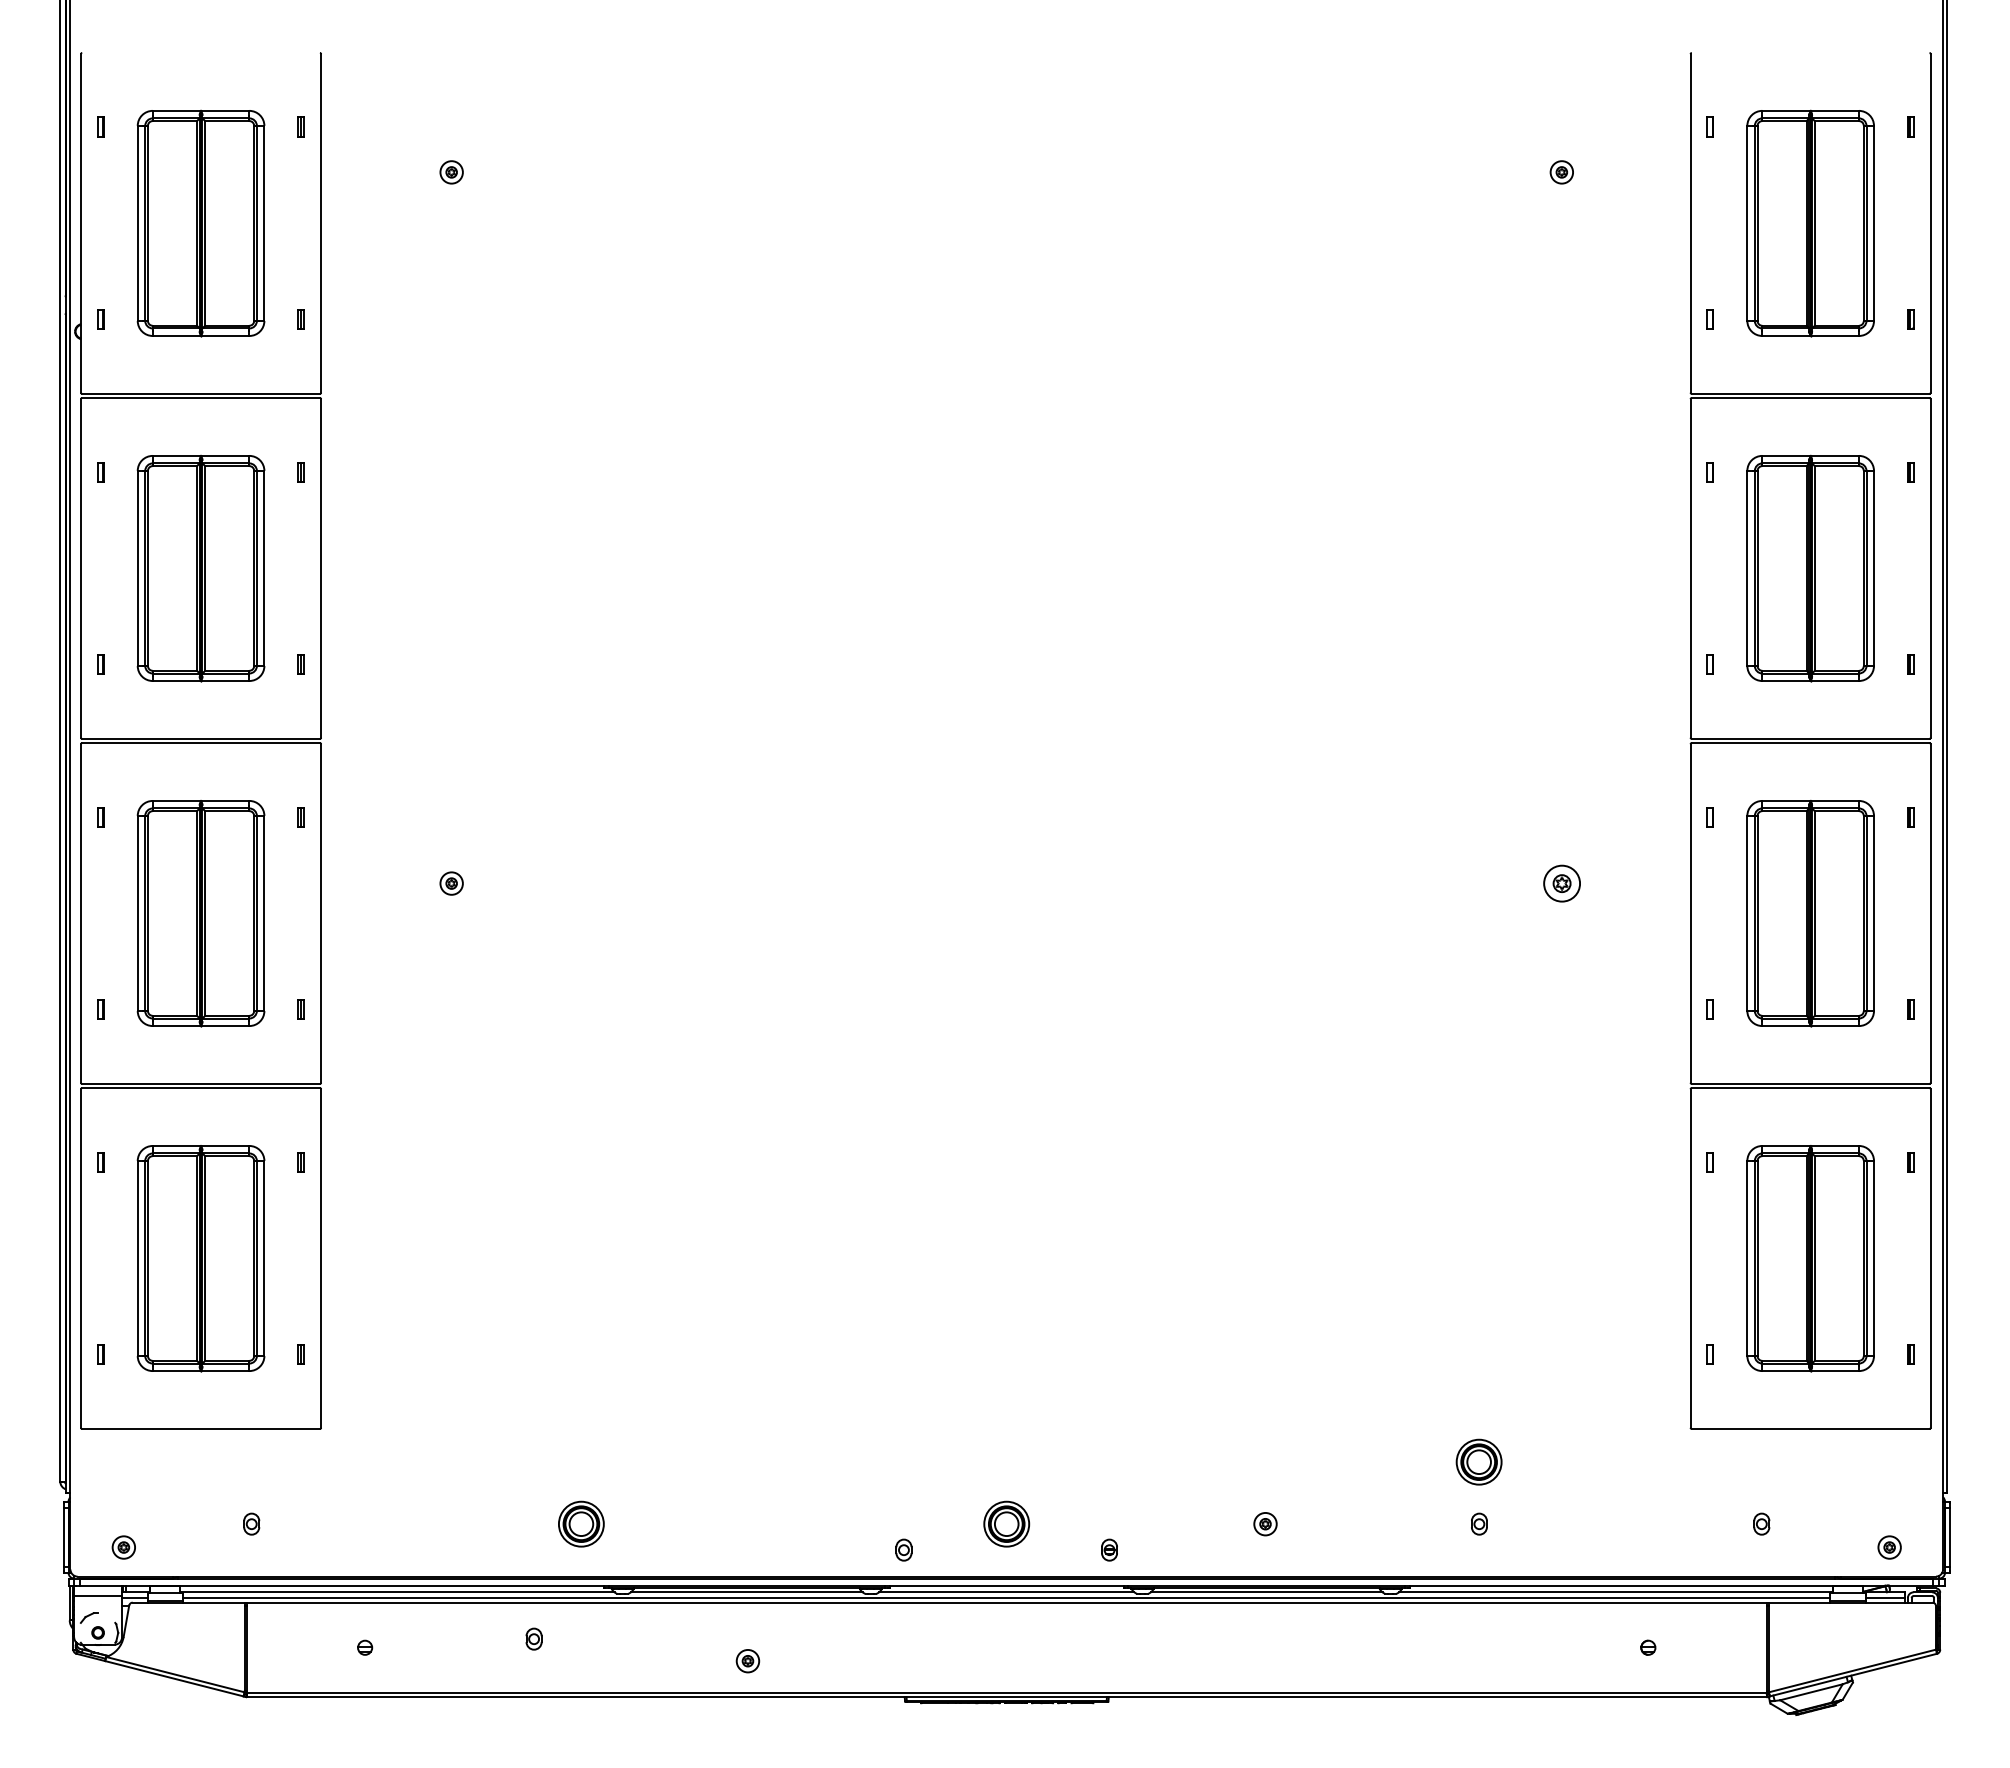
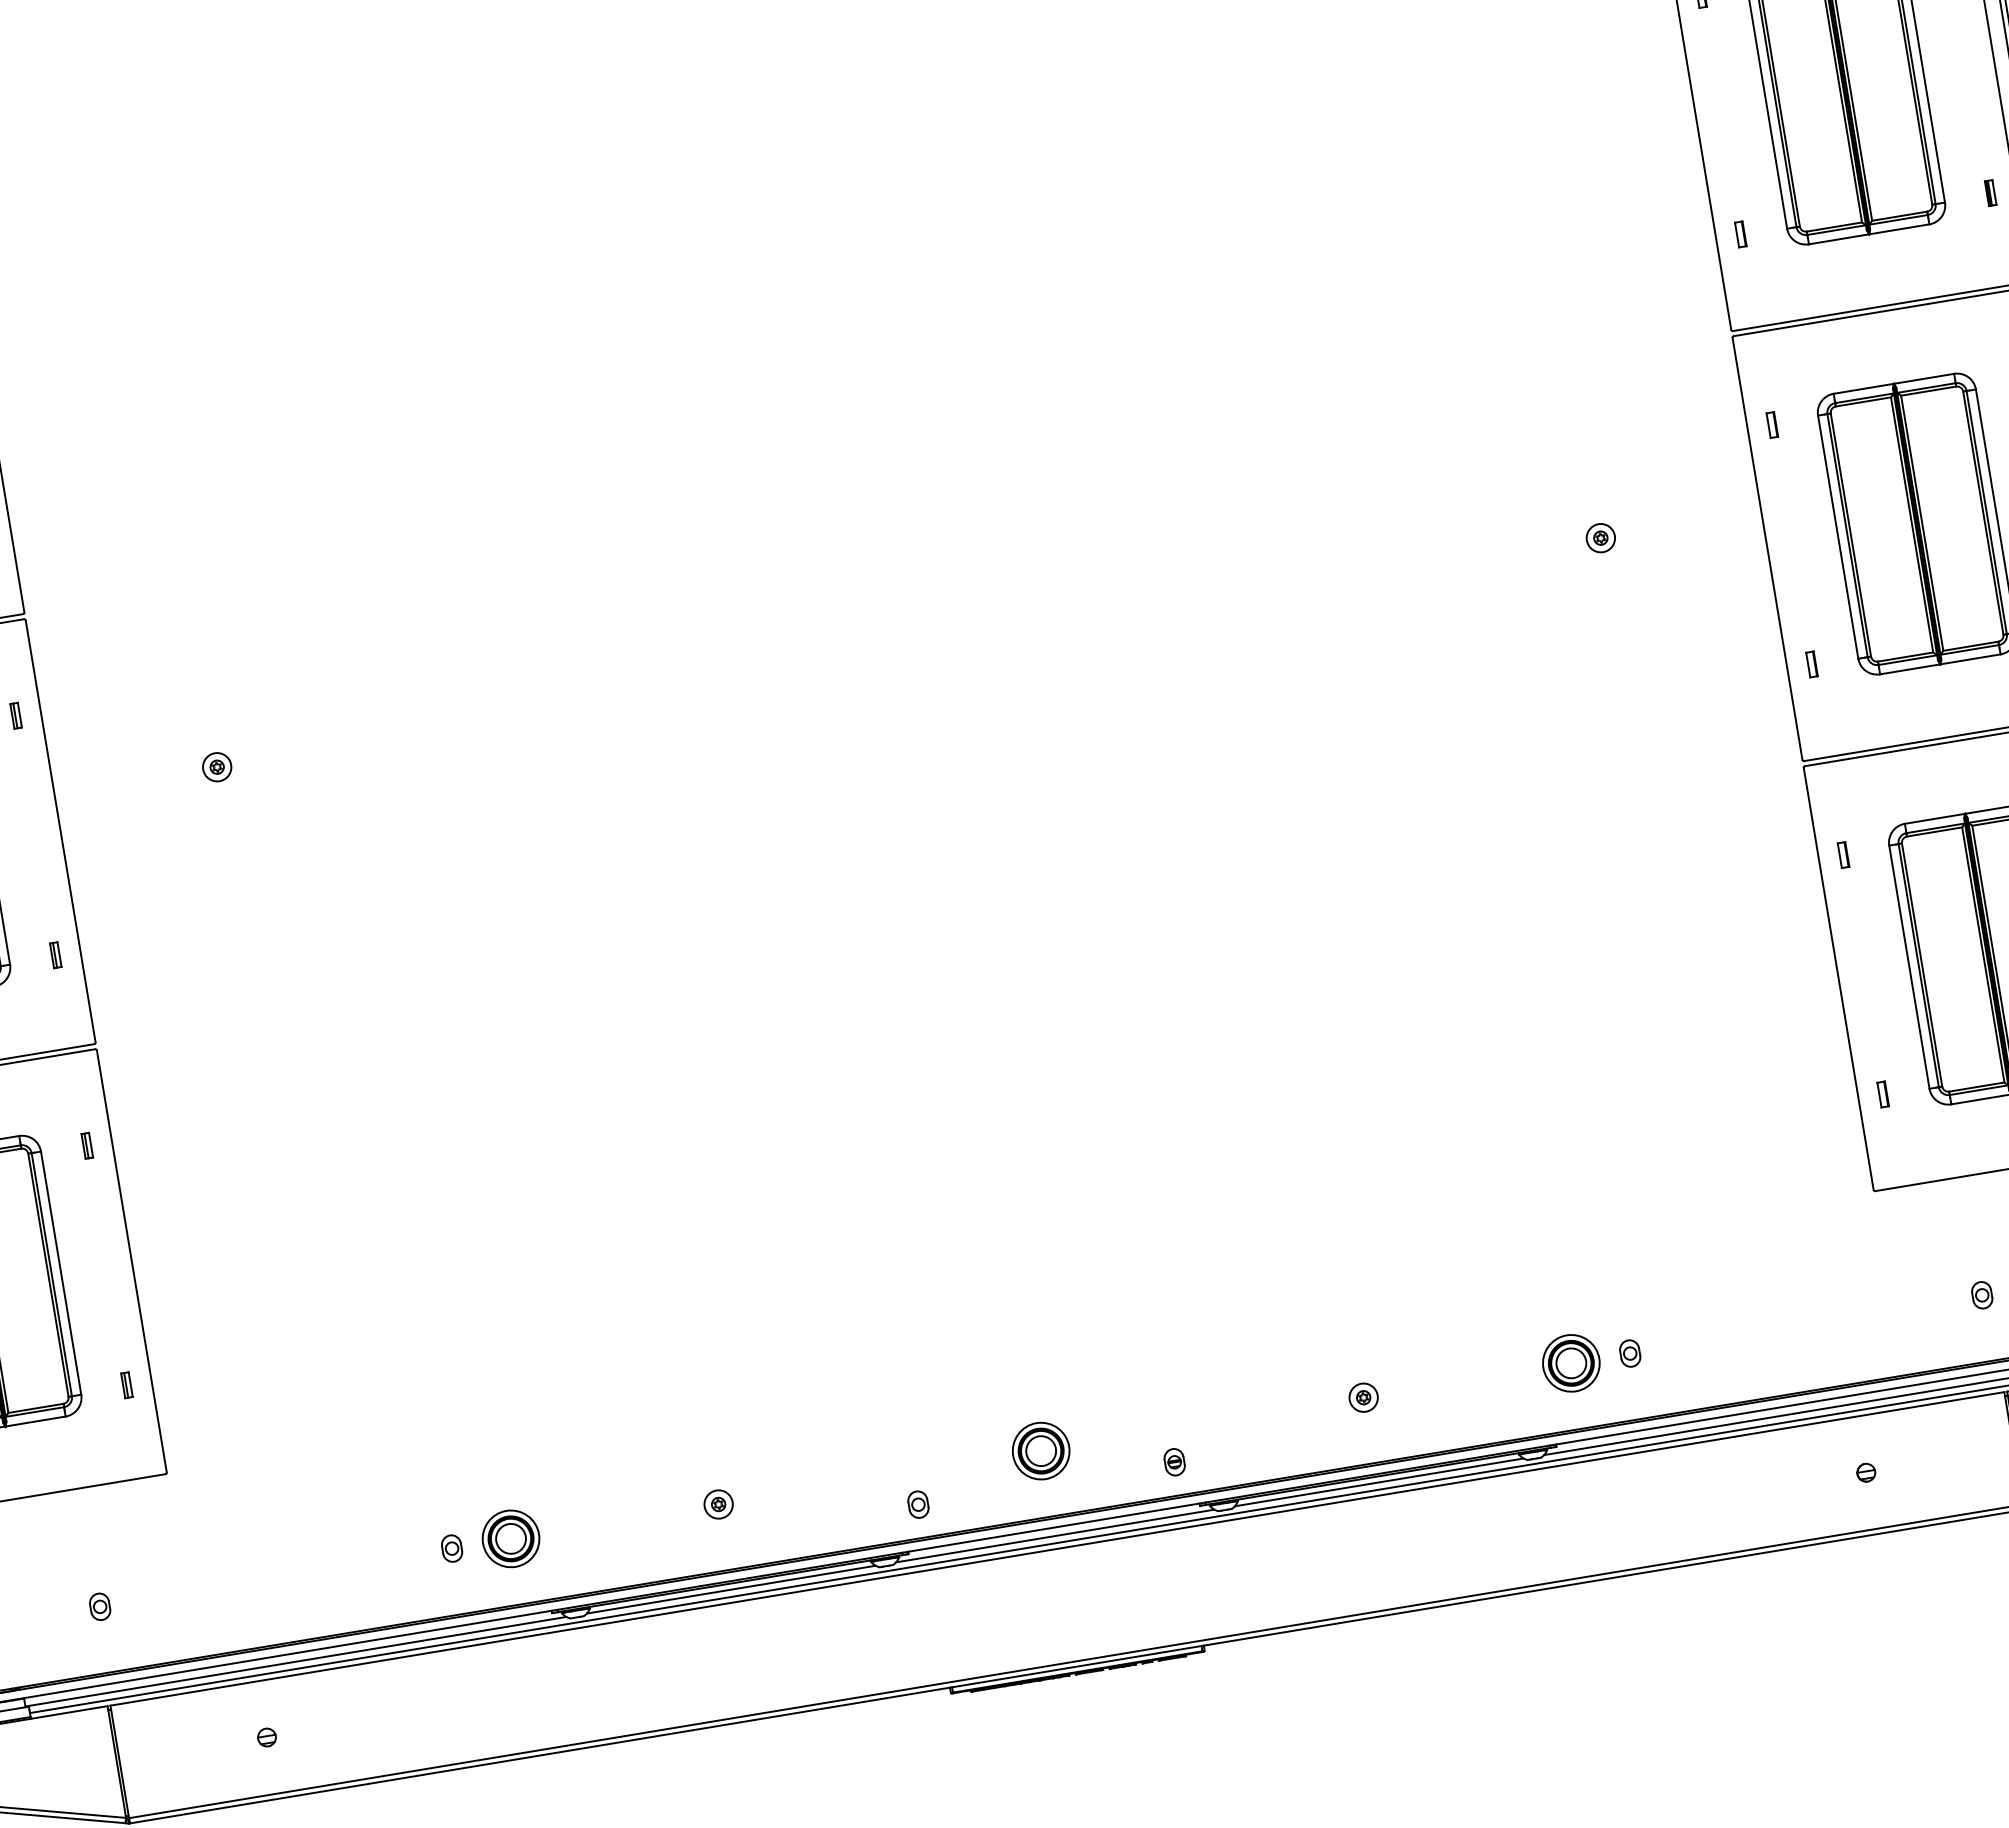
part: (1561, 883) -> (1600, 538), size x0.62
part: (1478, 1461) -> (1570, 1362), moved
part: (533, 1638) -> (451, 1547), moved
part: (747, 1661) -> (718, 1504), moved

